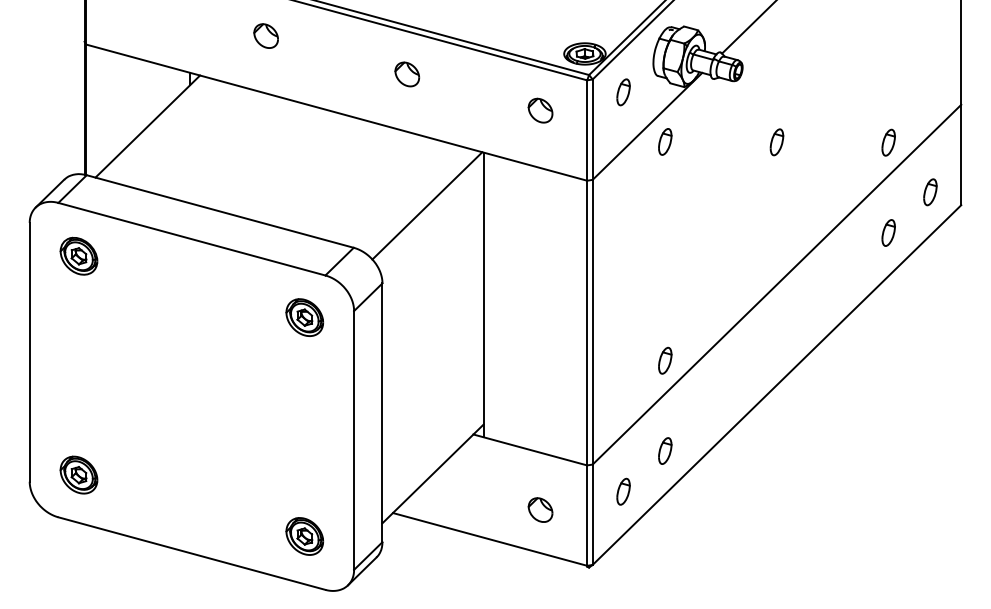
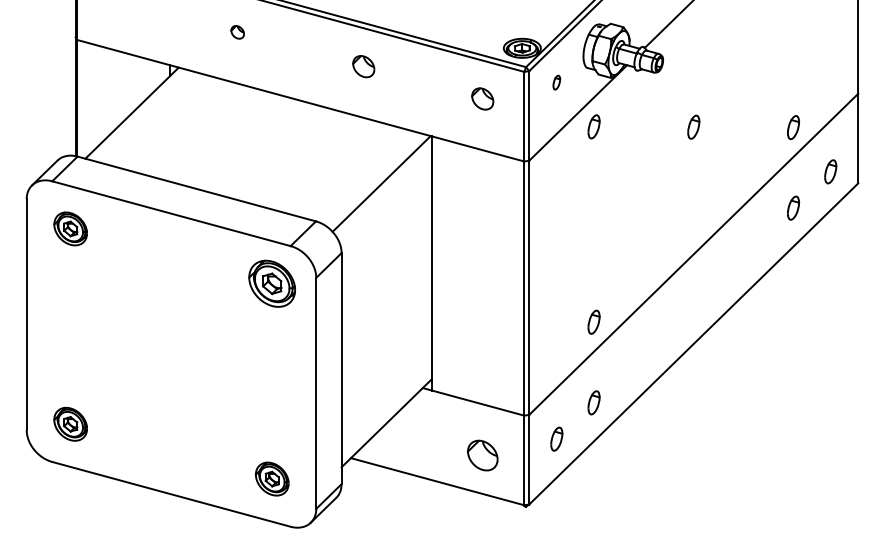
part: (265, 35) -> (237, 31), size x0.6
part: (623, 92) -> (556, 82), size x0.6
part: (304, 317) -> (271, 283), size x1.4
part: (540, 509) -> (482, 455), size x1.4

